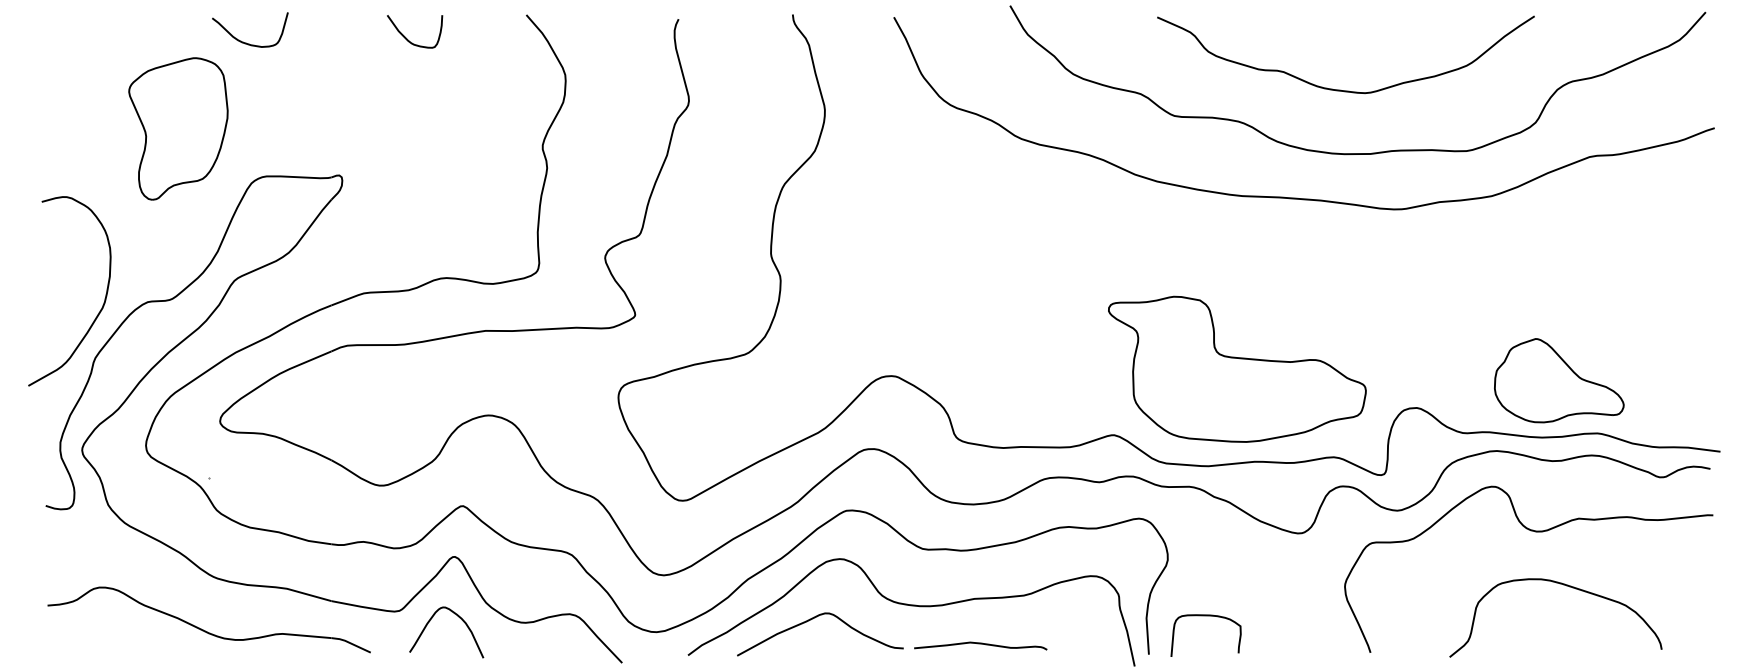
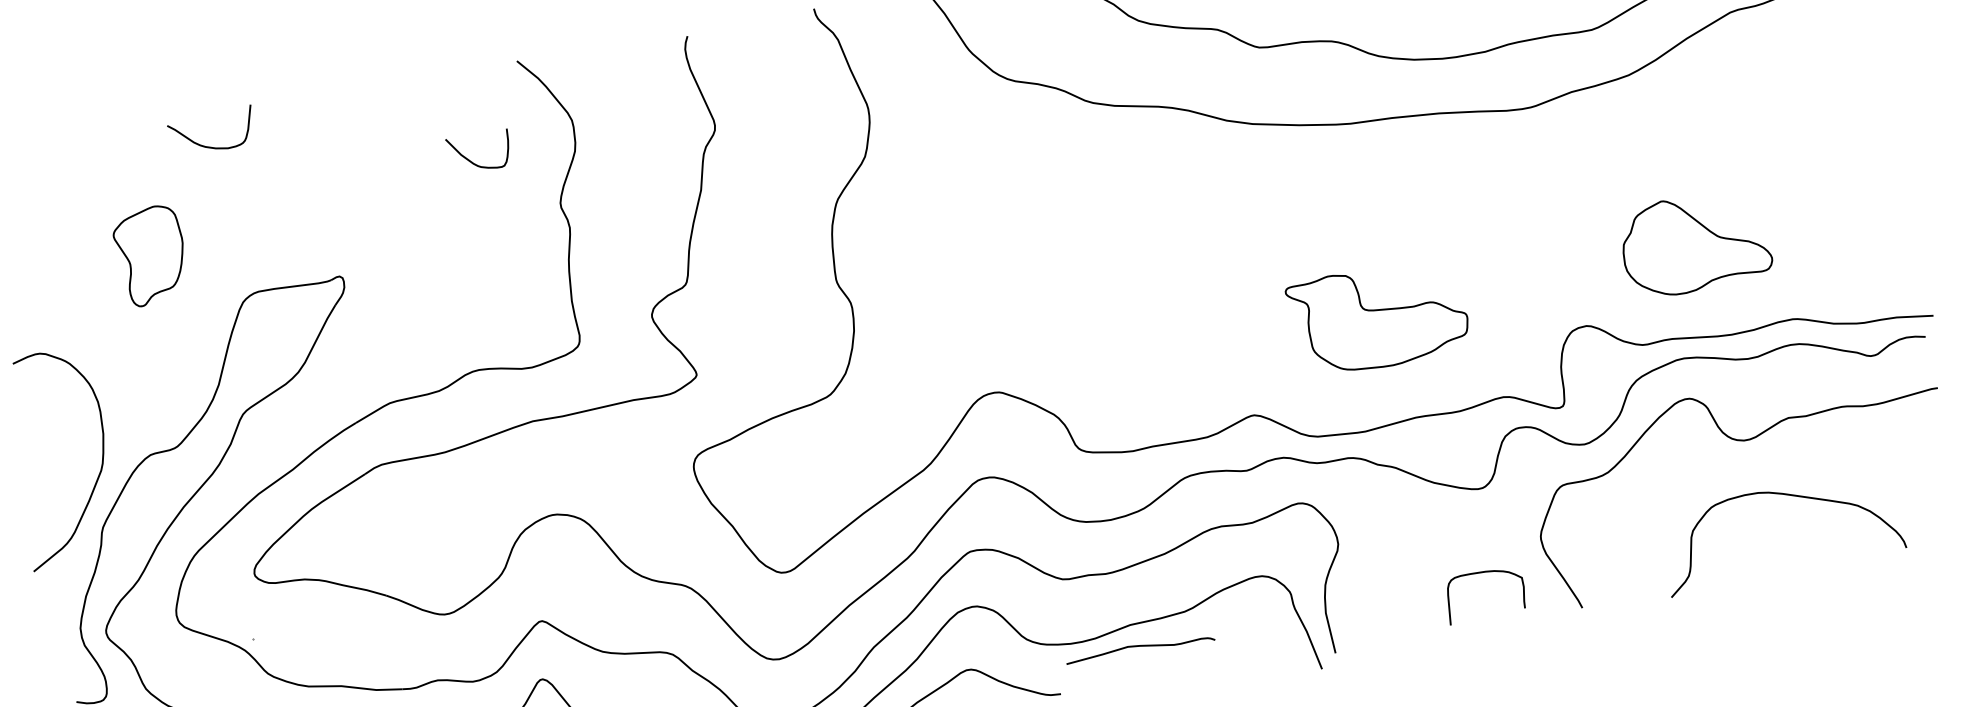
curve: (407, 38) -> (472, 161), moved
part: (178, 128) -> (151, 255), size x0.6
part: (1237, 368) -> (1378, 316), size x0.6
part: (1559, 380) -> (1695, 243), moved
curve: (1205, 616) -> (1480, 573), moved
curve: (980, 644) -> (1139, 647), moved

